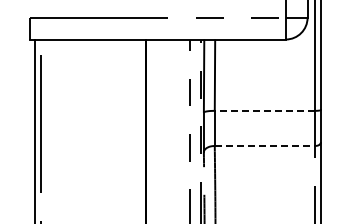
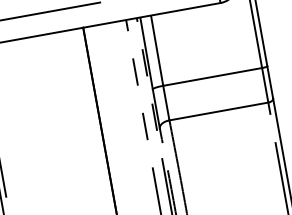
line: (264, 110) -> (212, 76), dashed -> solid
line: (265, 145) -> (219, 110), dashed -> solid

